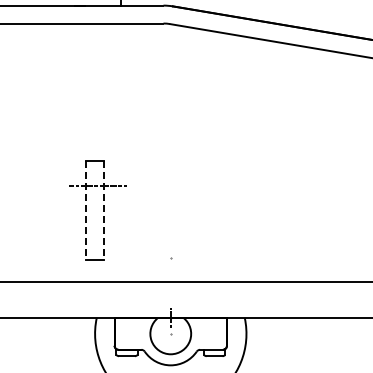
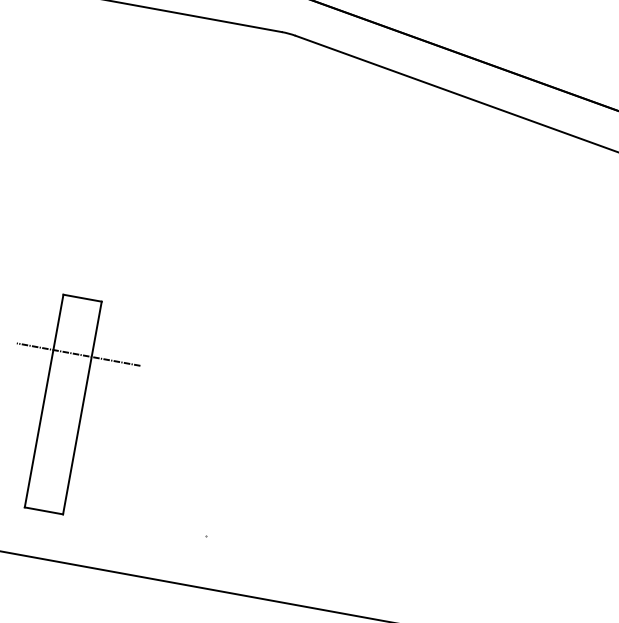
line: (86, 210) -> (44, 401), dashed -> solid
line: (104, 210) -> (83, 408), dashed -> solid

